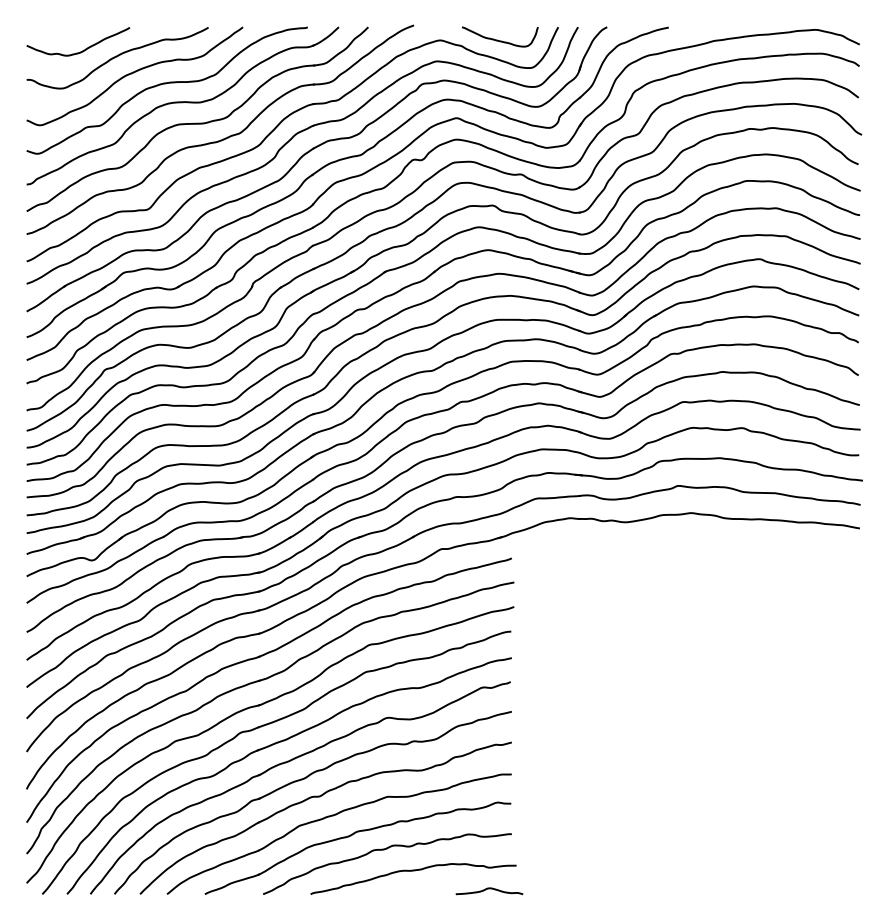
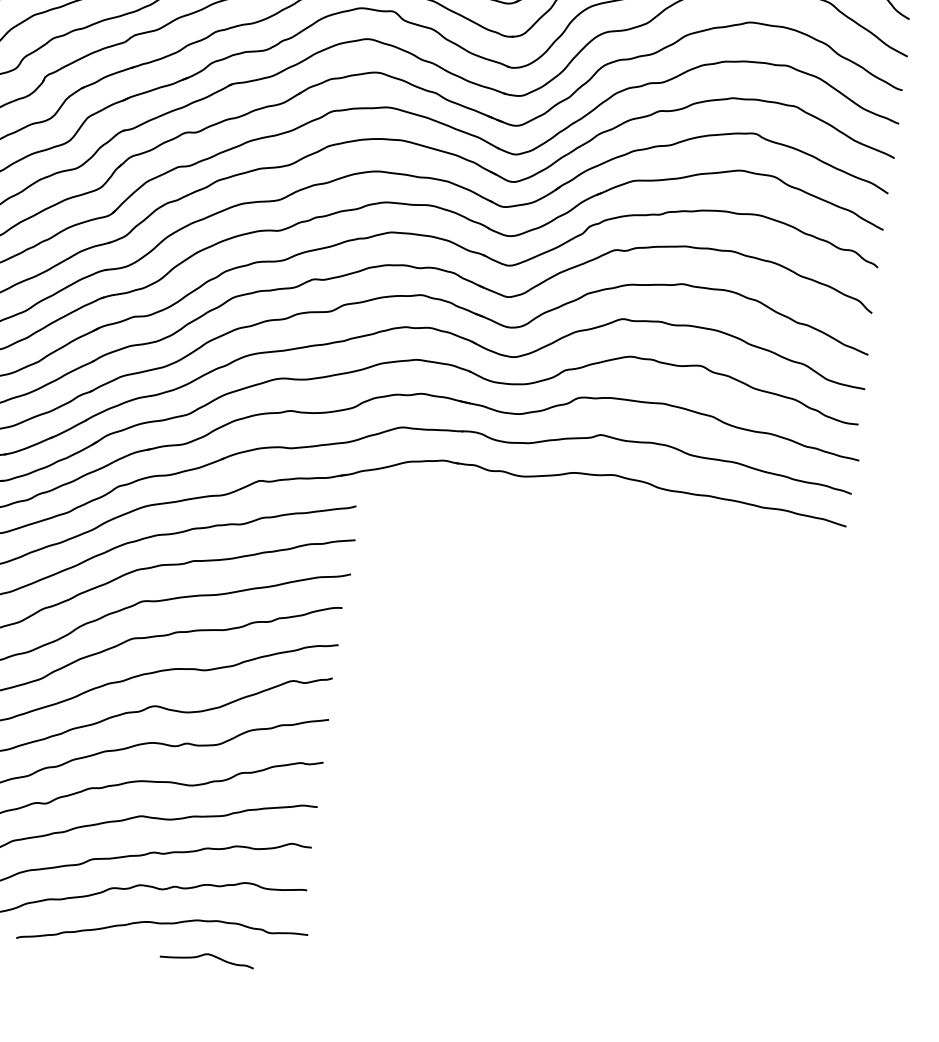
curve: (489, 889) -> (207, 955), moved

